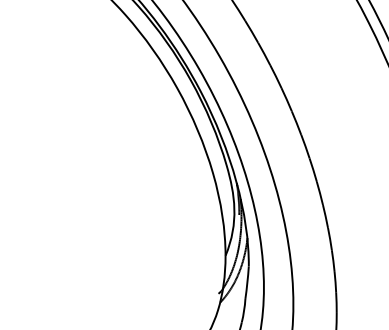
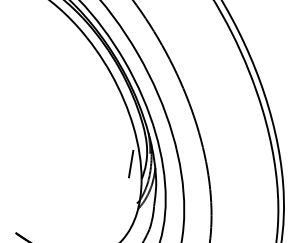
line: (209, 230) -> (131, 163), added

